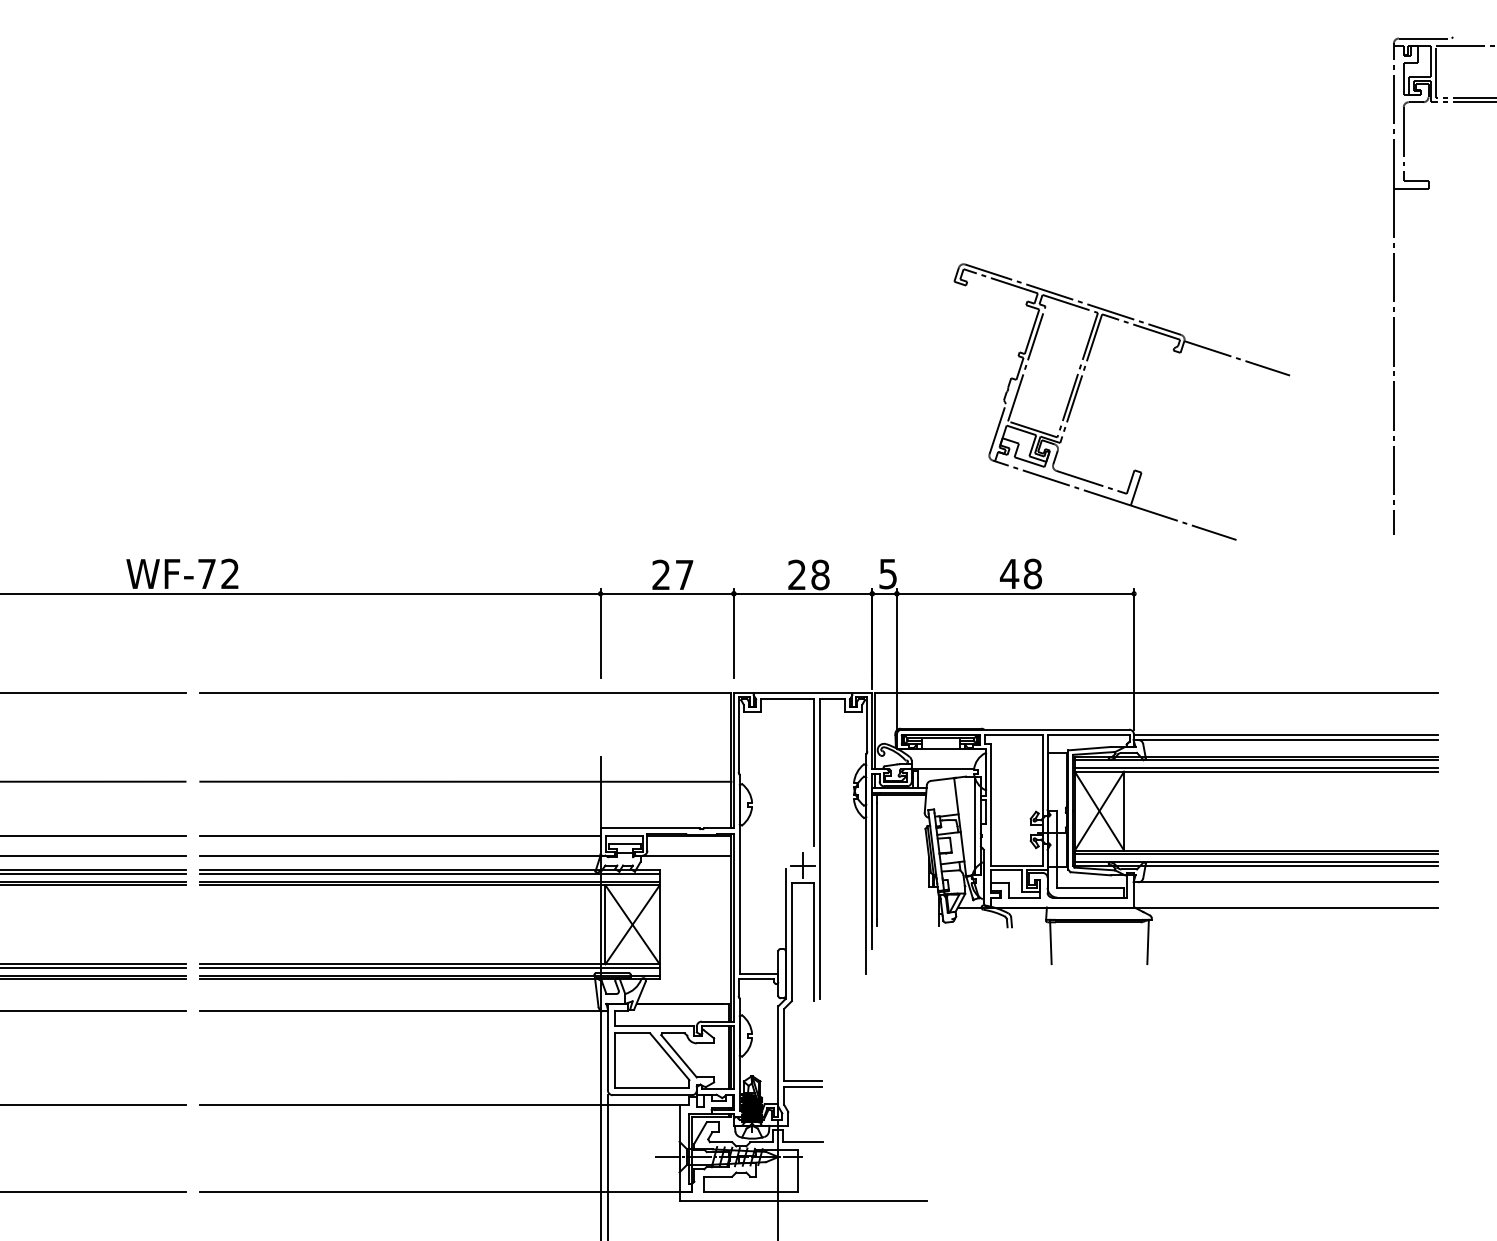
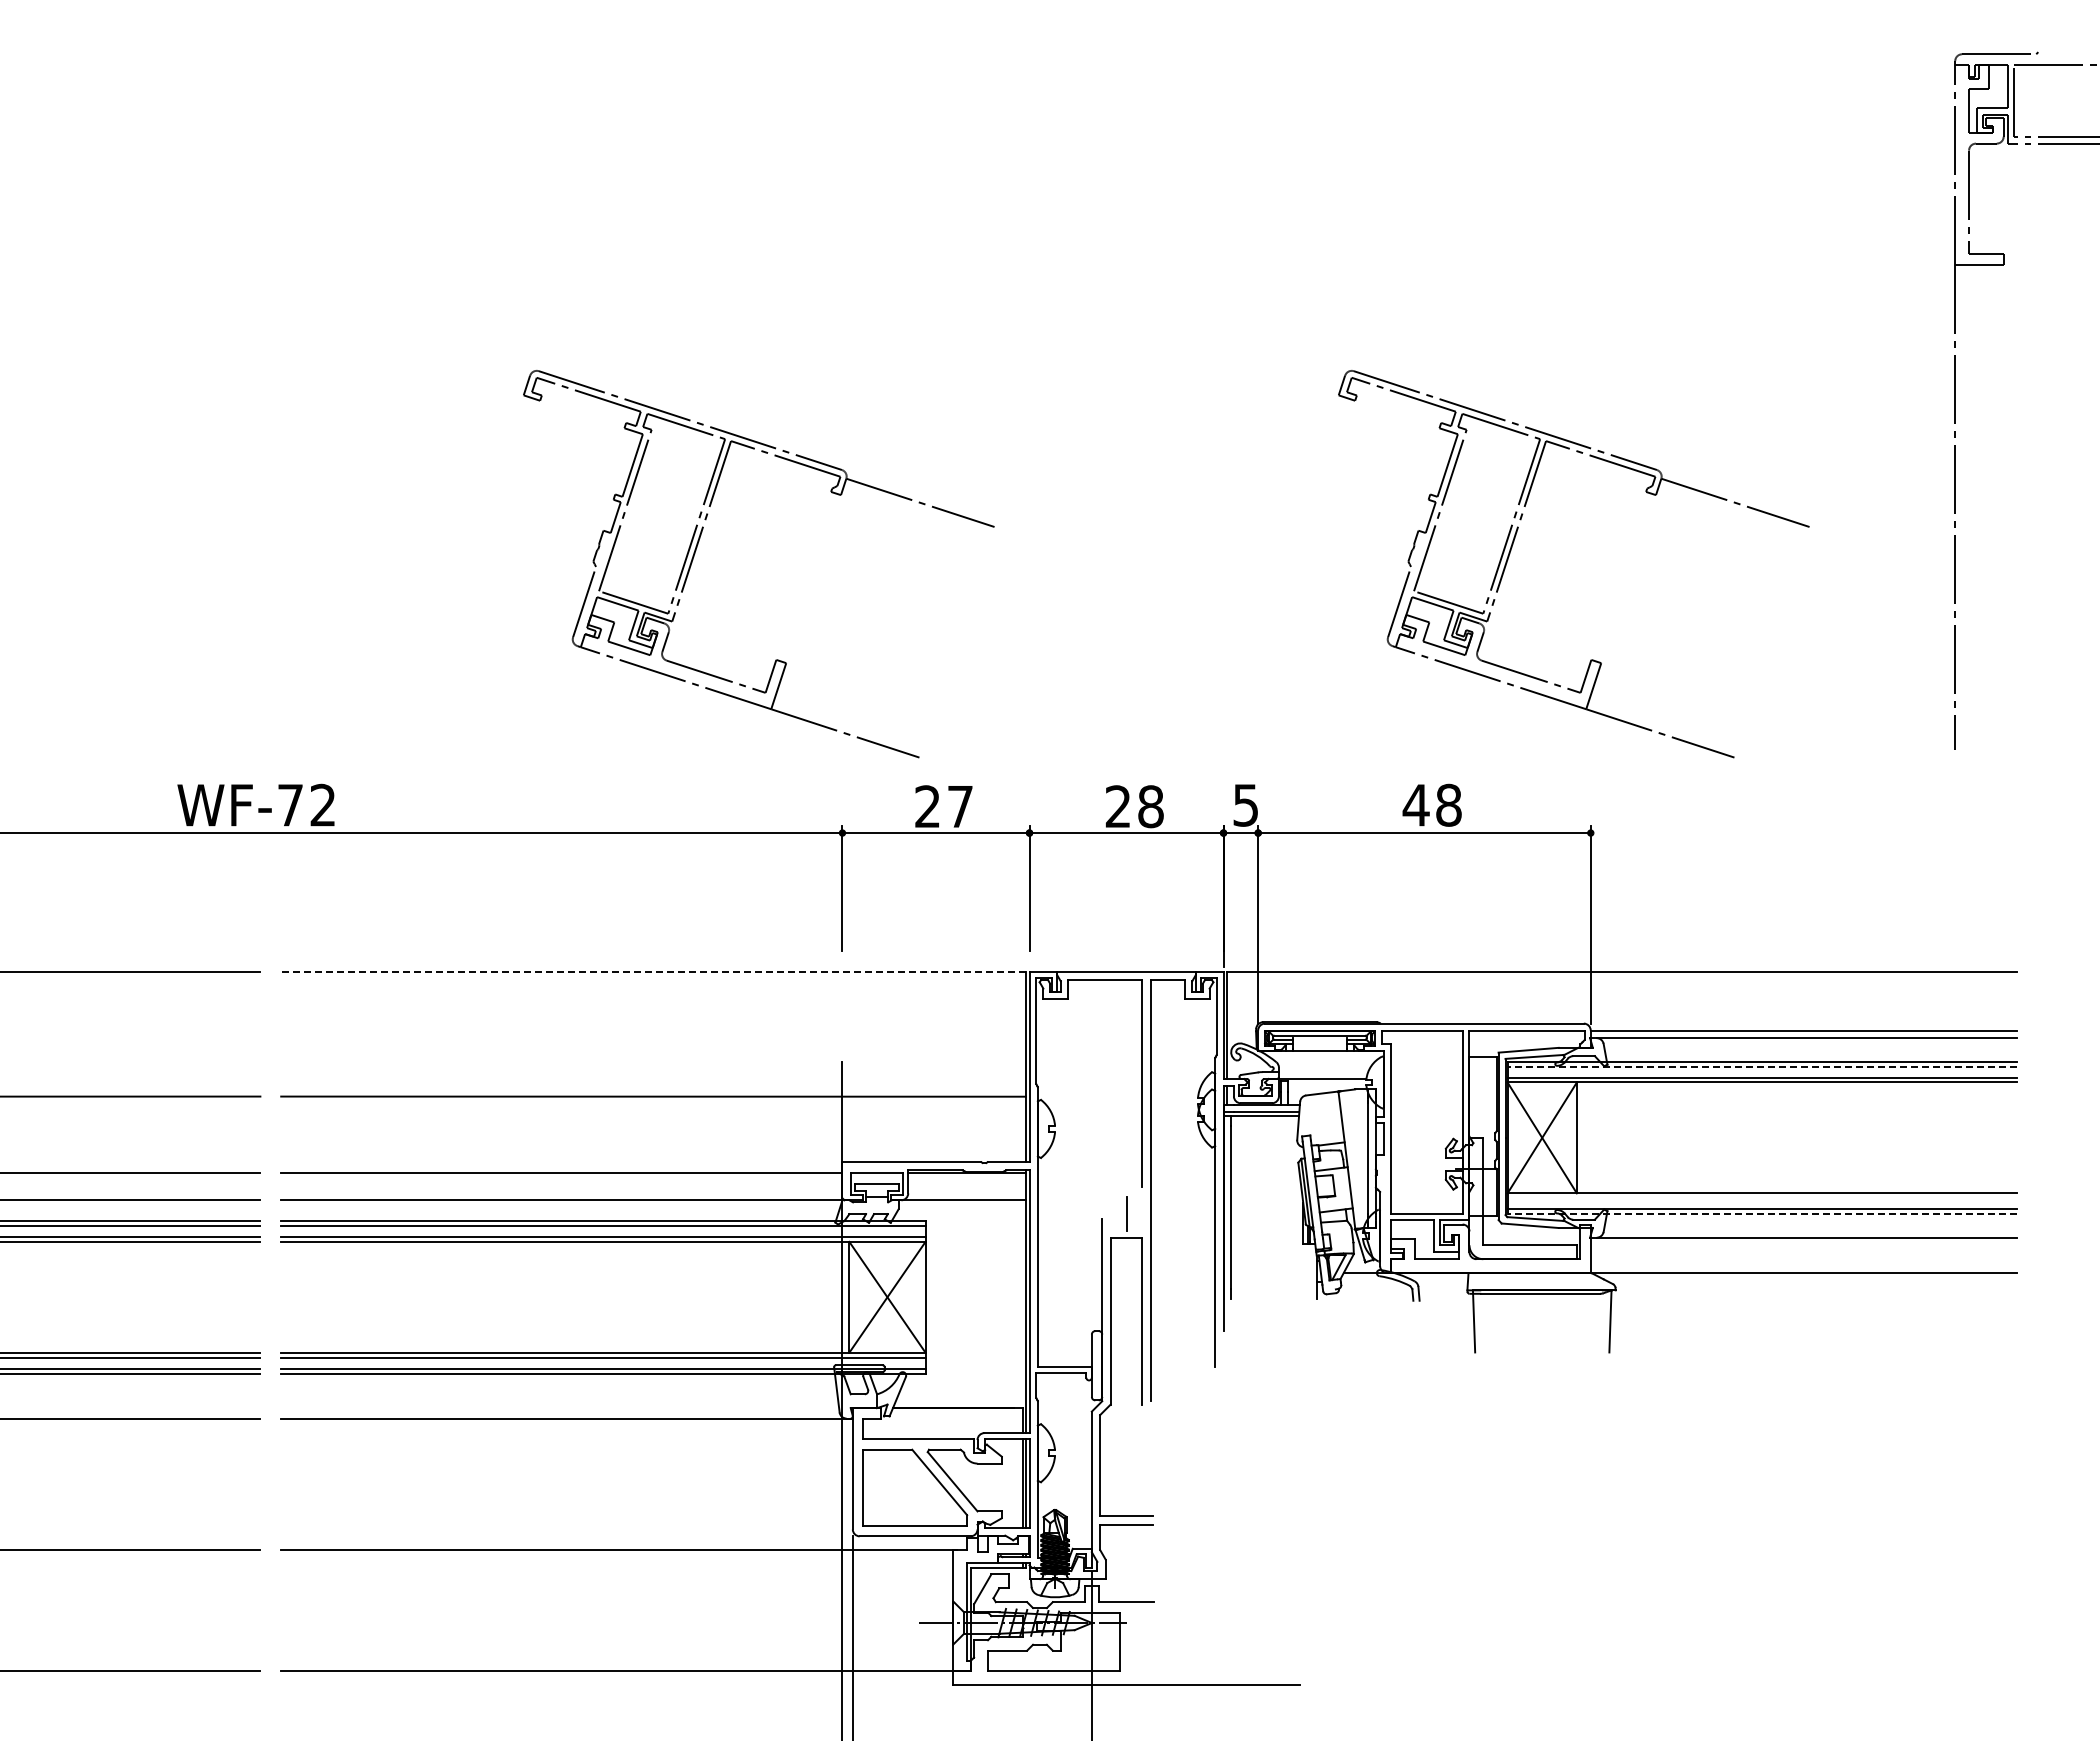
part: (497, 388) -> (698, 544), added
line: (465, 692) -> (653, 971), solid -> dashed
line: (1256, 760) -> (1762, 1066), solid -> dashed
line: (1255, 854) -> (1761, 1198), removed
line: (803, 865) -> (1126, 1214), removed
line: (1256, 865) -> (1762, 1214), solid -> dashed

